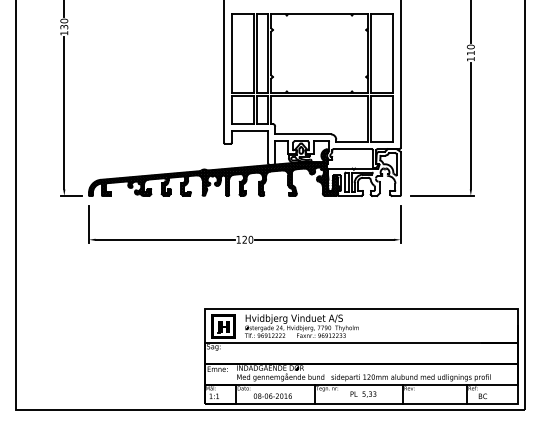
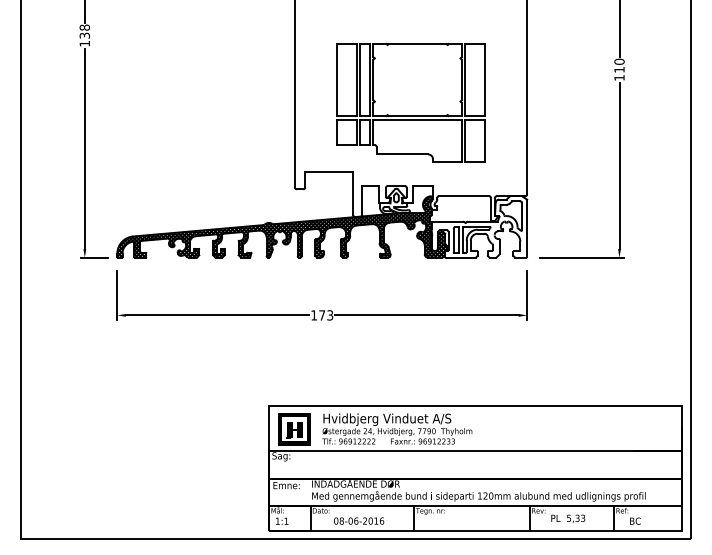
text: (64, 20) -> (84, 27), 130 -> 138
part: (311, 77) -> (410, 102), size x0.7
text: (248, 239) -> (326, 315), 120 -> 173
text: (363, 394) -> (568, 518), moved

